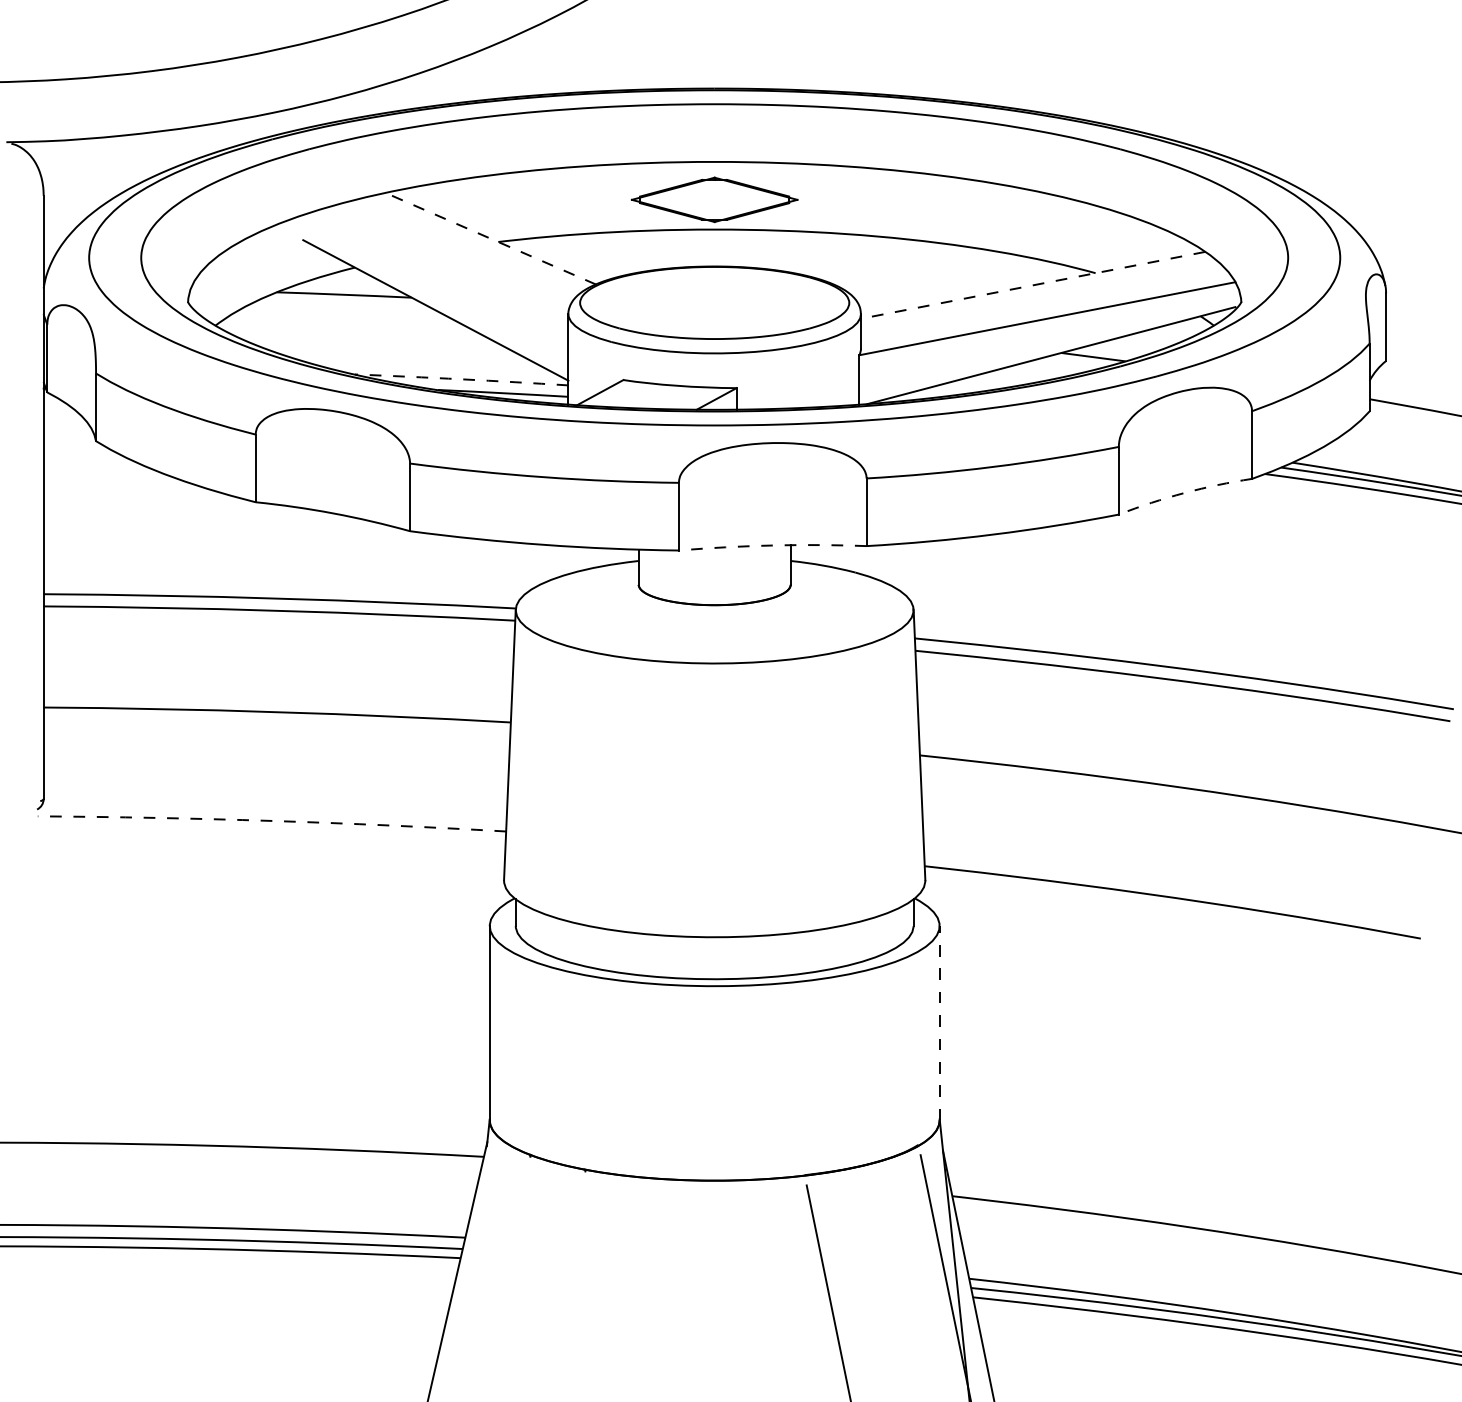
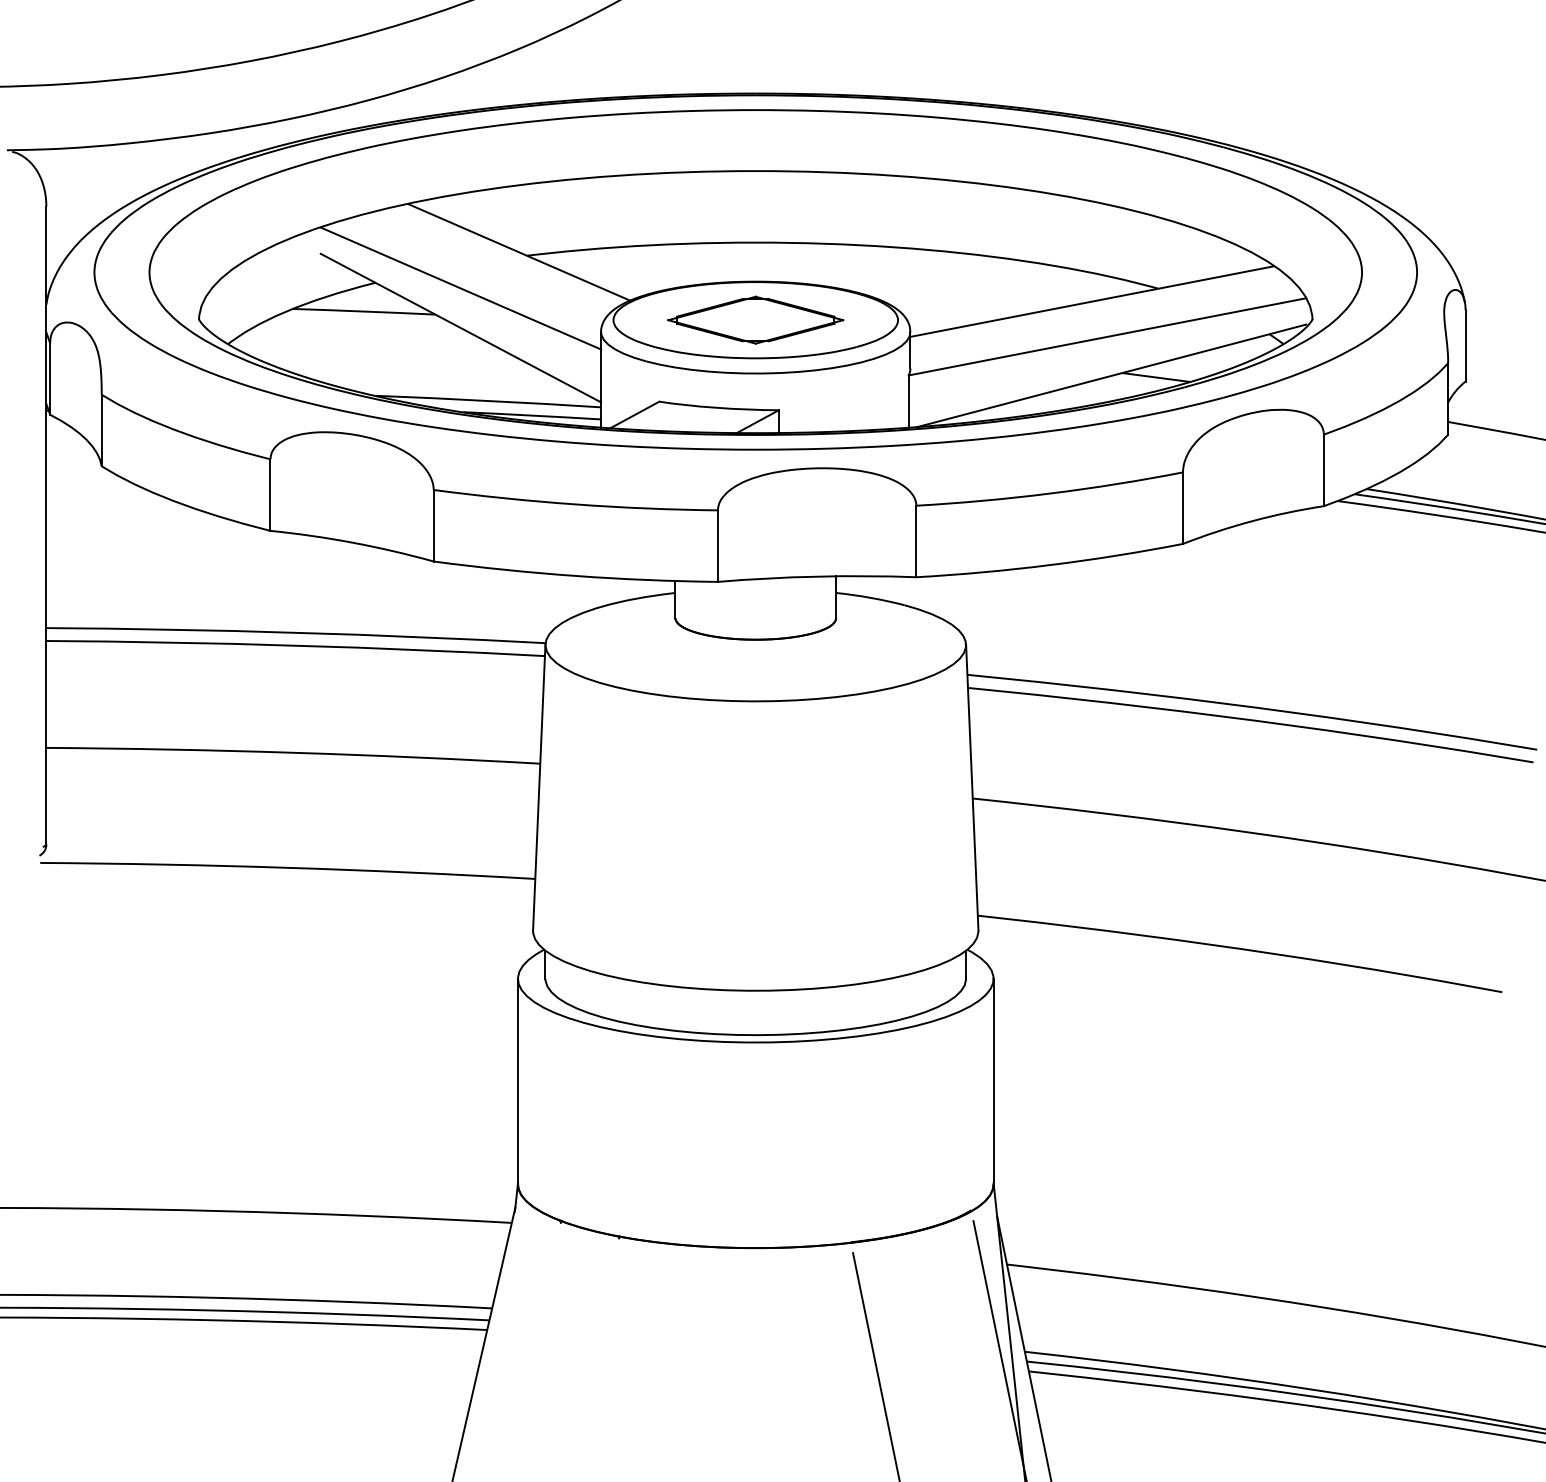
part: (714, 199) -> (755, 319), moved
line: (490, 238) -> (518, 252), dashed -> solid
line: (435, 272) -> (460, 288), added
line: (1032, 285) -> (1091, 301), dashed -> solid
arc: (461, 378) -> (488, 400), dashed -> solid
arc: (1184, 493) -> (1252, 521), dashed -> solid
arc: (773, 545) -> (817, 576), dashed -> solid
arc: (271, 820) -> (287, 867), dashed -> solid
line: (939, 1023) -> (993, 1081), dashed -> solid

